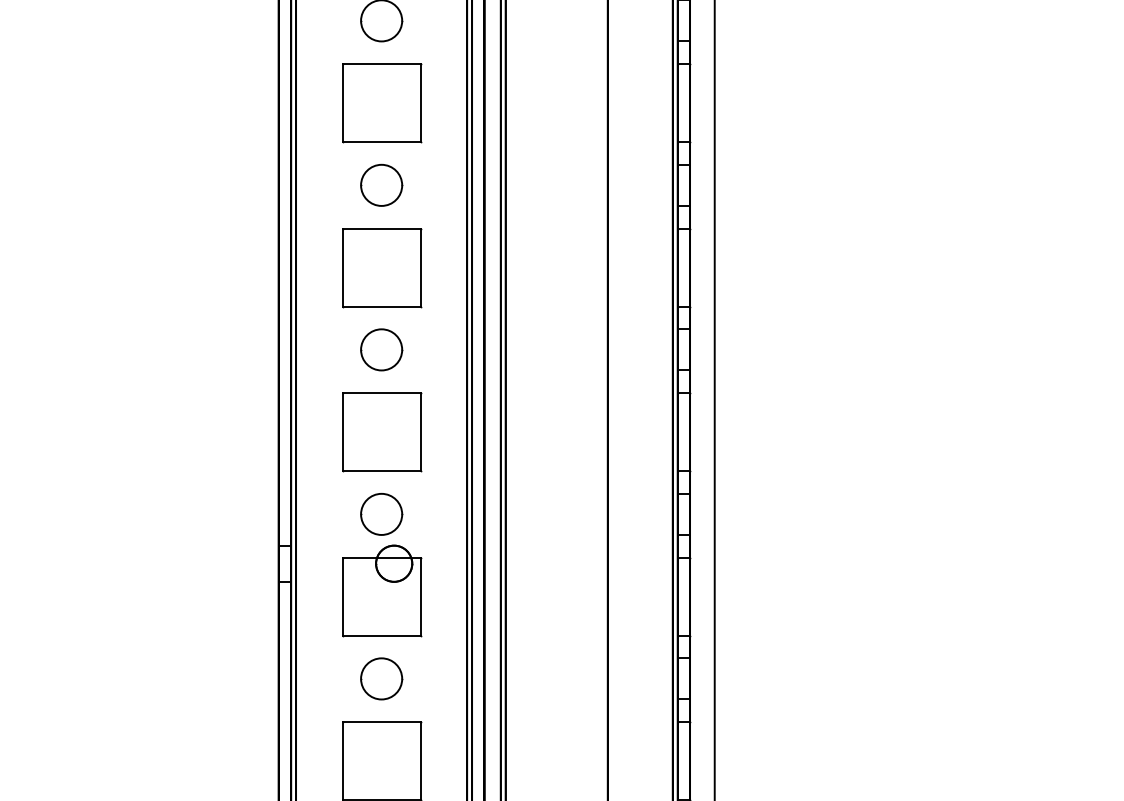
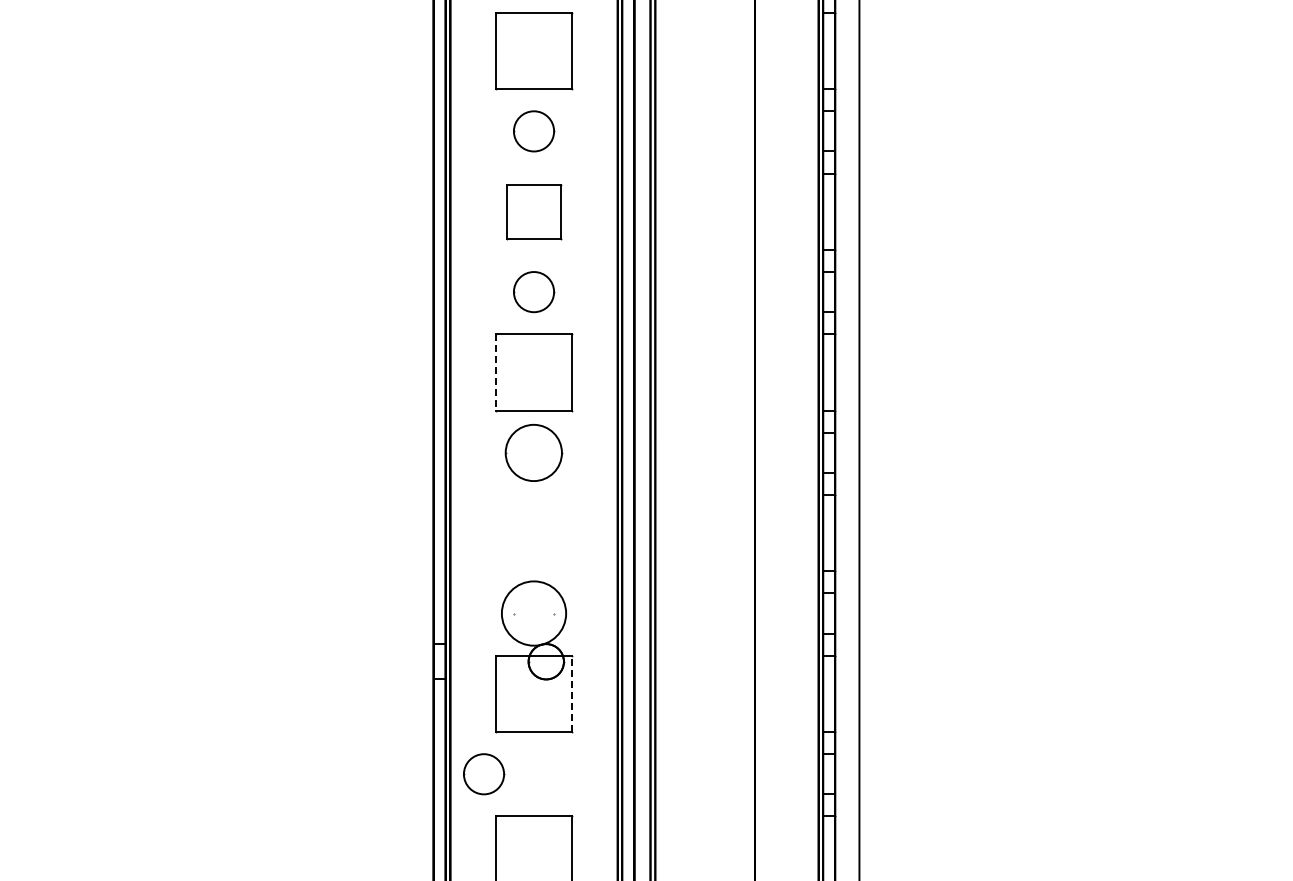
part: (382, 103) -> (534, 212), size x0.7
line: (342, 267) -> (495, 372), solid -> dashed
circle: (382, 349) -> (534, 452), size x1.4
part: (382, 432) -> (534, 533), removed
circle: (381, 514) -> (533, 613), size x1.6
line: (421, 596) -> (572, 693), solid -> dashed
circle: (382, 679) -> (484, 774), moved

